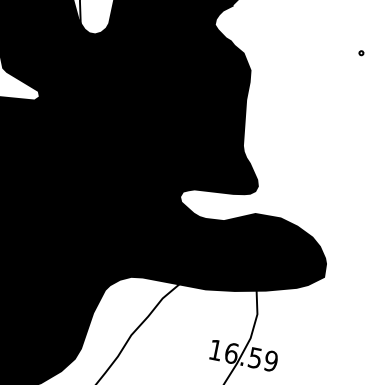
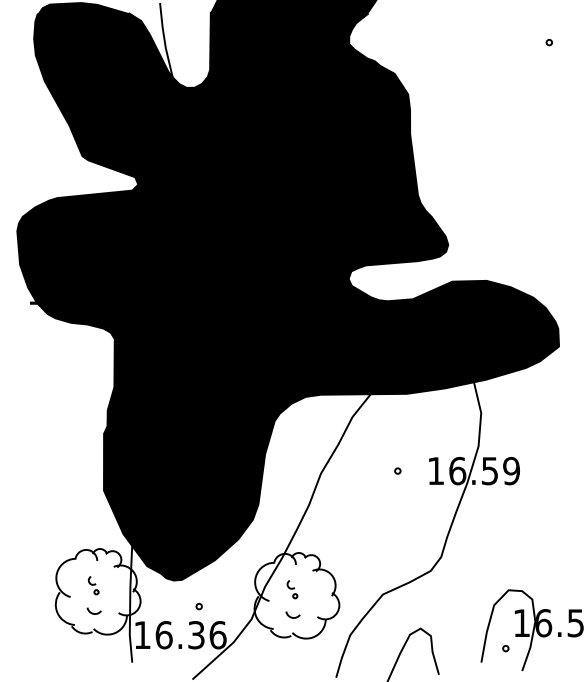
part: (187, 344) -> (397, 470), added

